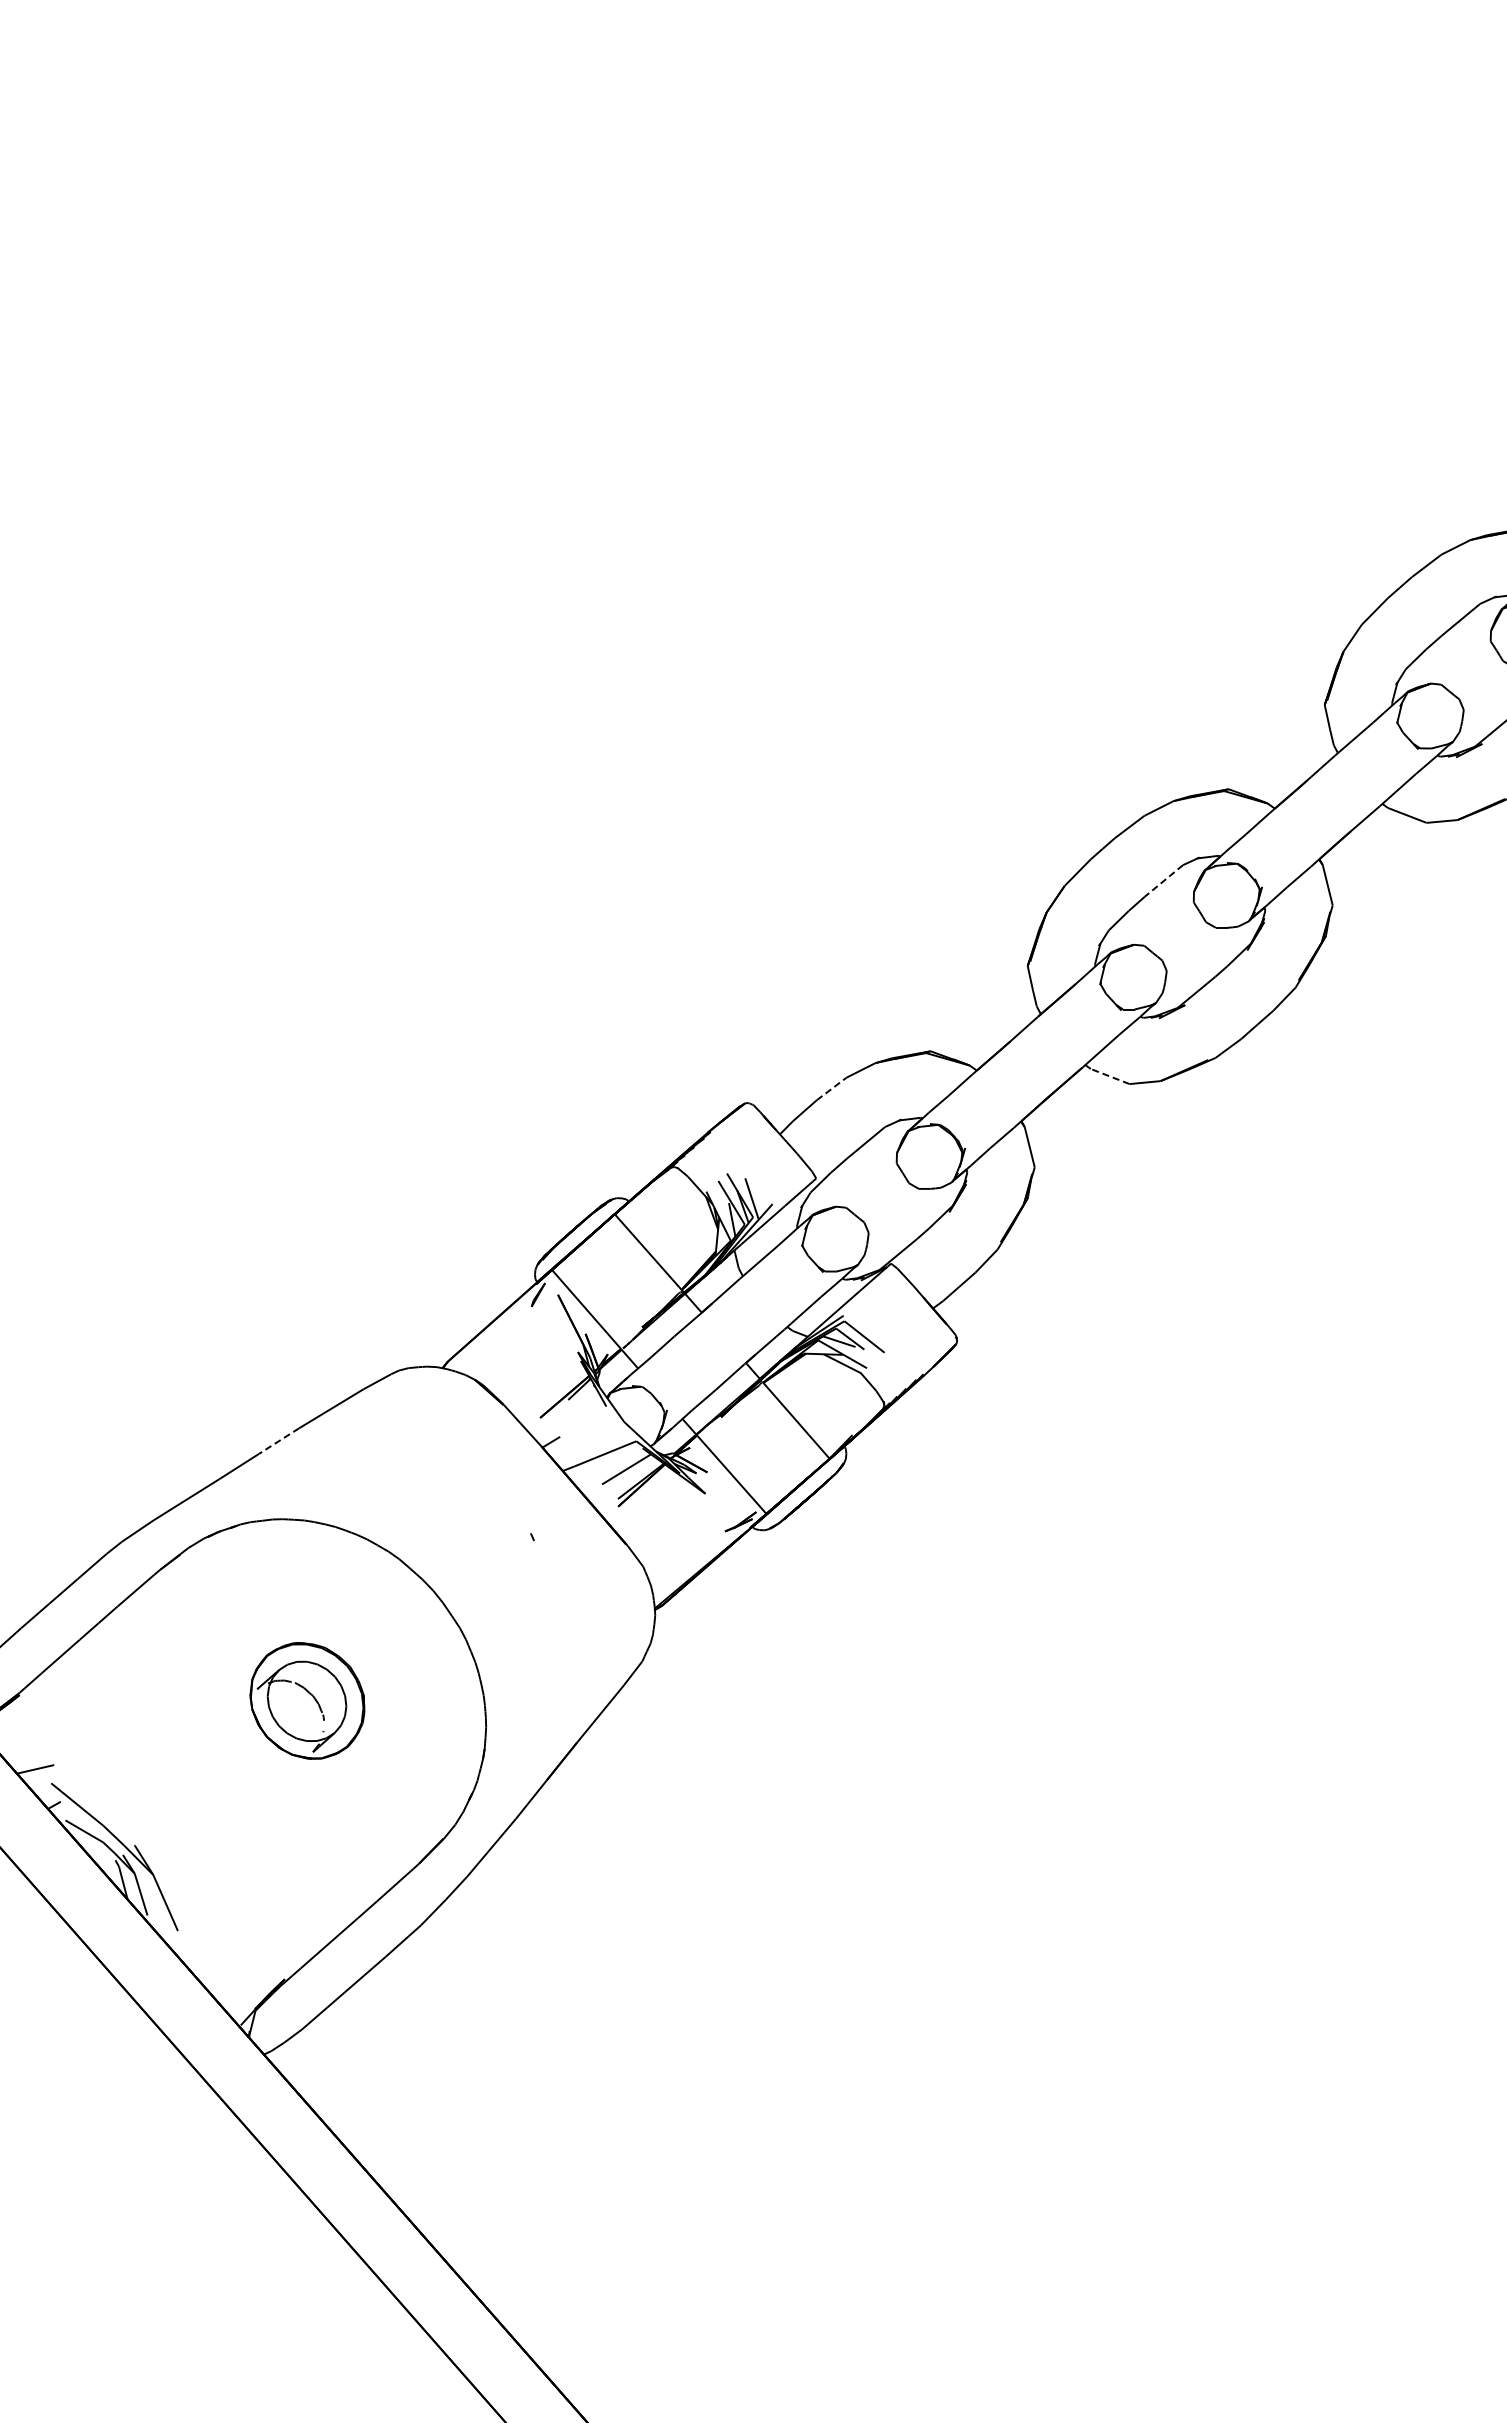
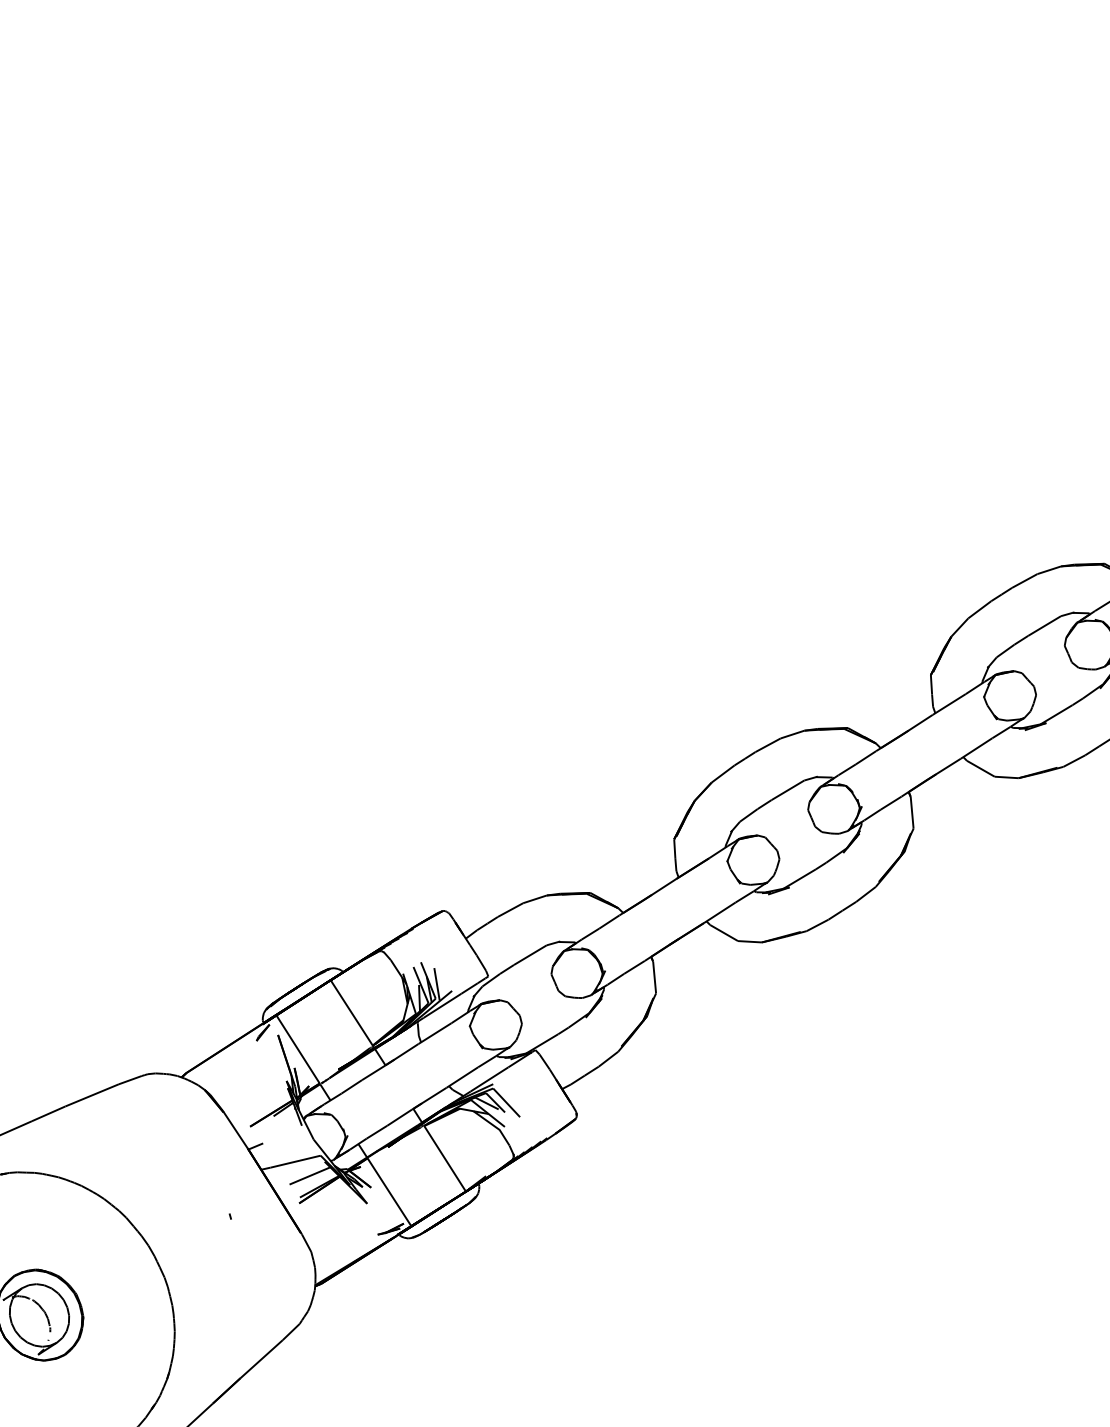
line: (1164, 880) -> (788, 790), dashed -> solid
line: (1110, 1076) -> (724, 933), dashed -> solid
line: (831, 1088) -> (510, 909), dashed -> solid
line: (279, 1441) -> (48, 1114), dashed -> solid

